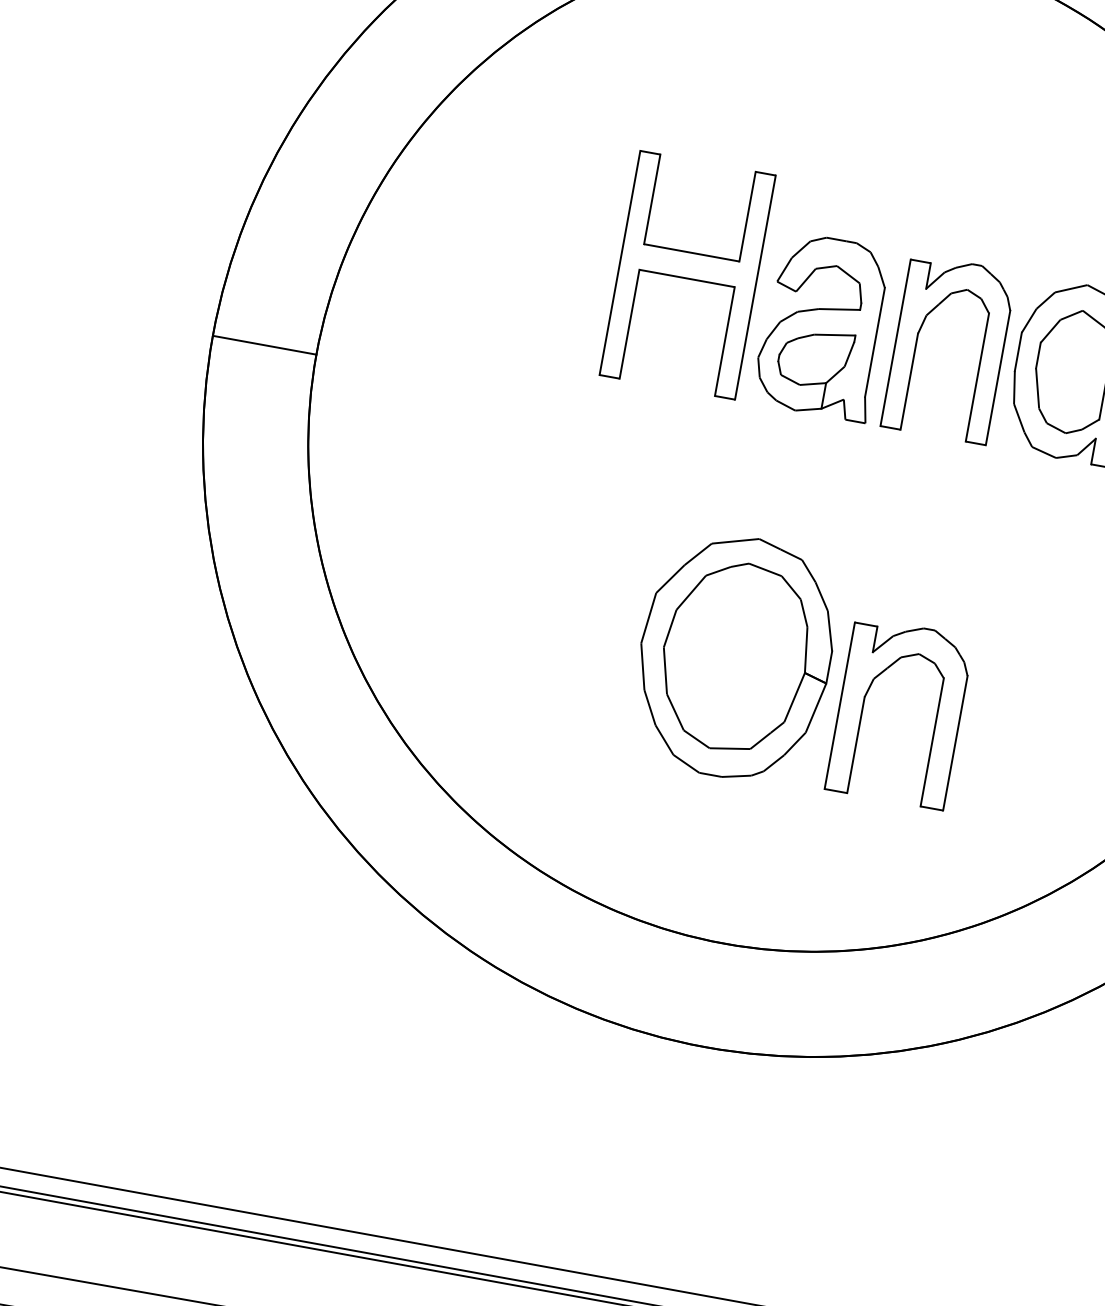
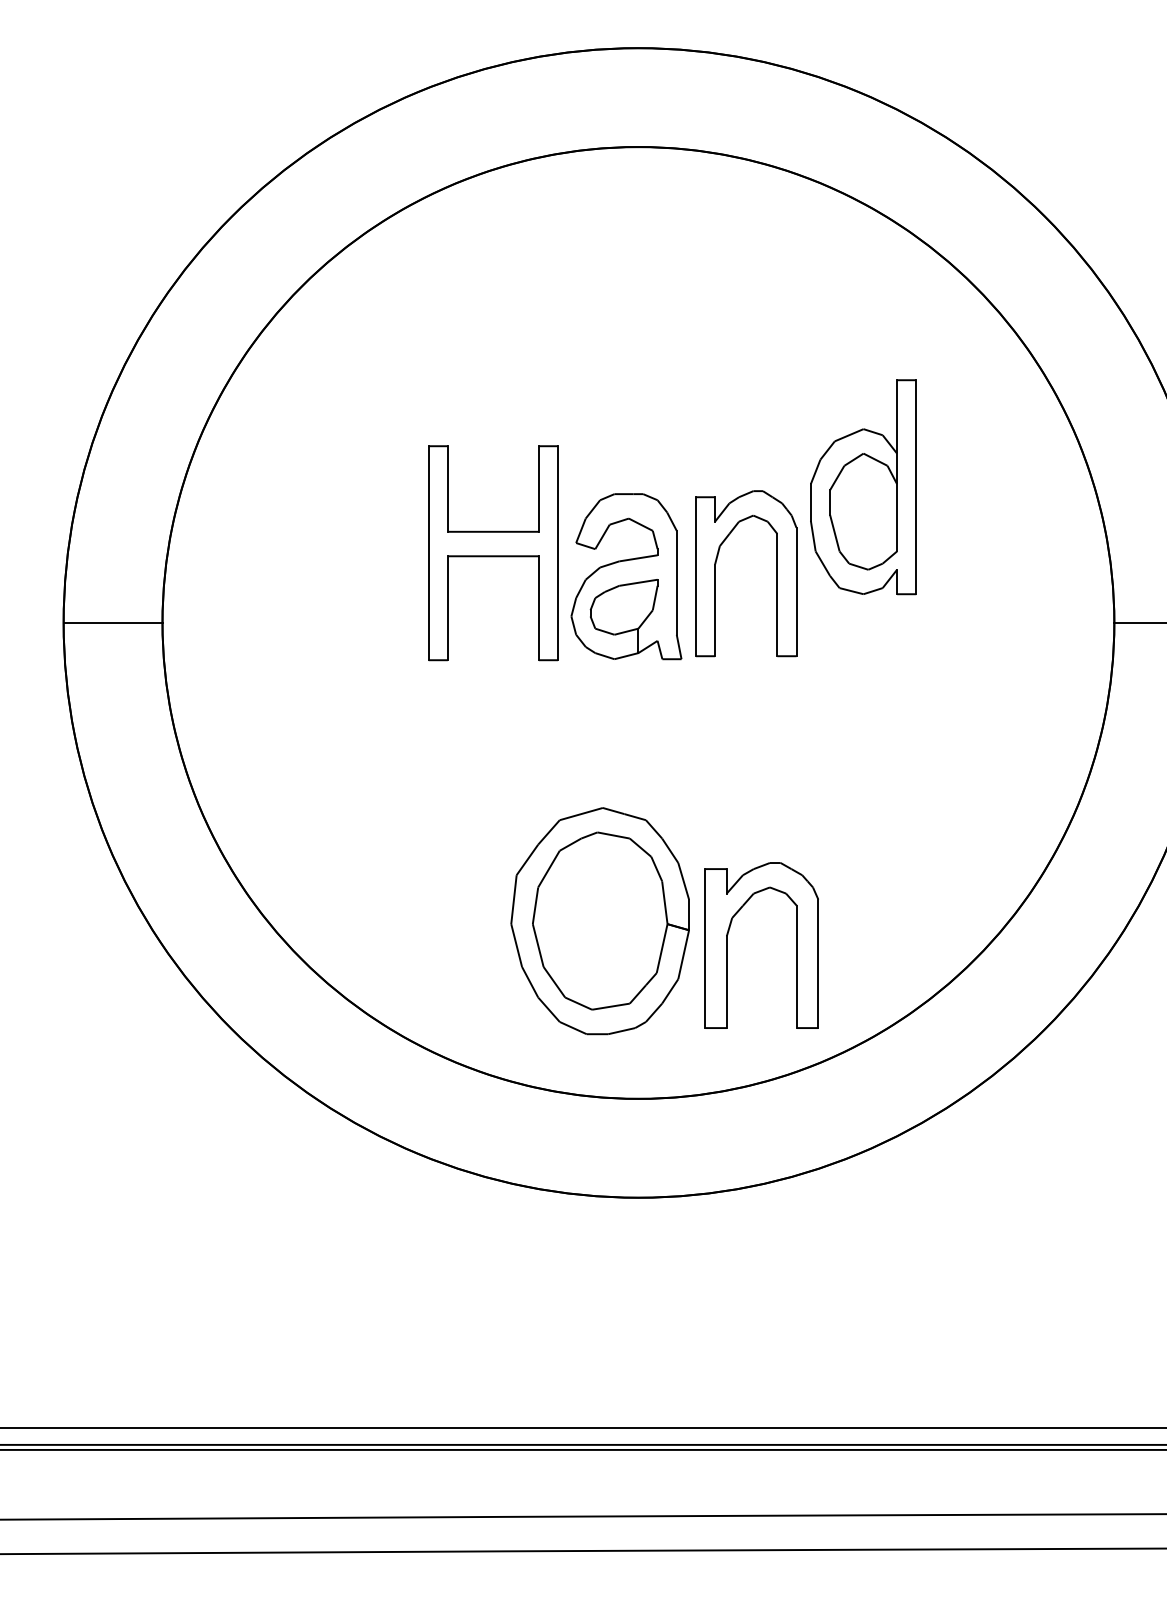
part: (687, 275) -> (493, 553), moved
part: (823, 326) -> (626, 576), moved
part: (980, 354) -> (776, 573), moved
part: (734, 657) -> (599, 921), moved
part: (863, 706) -> (727, 945), moved

